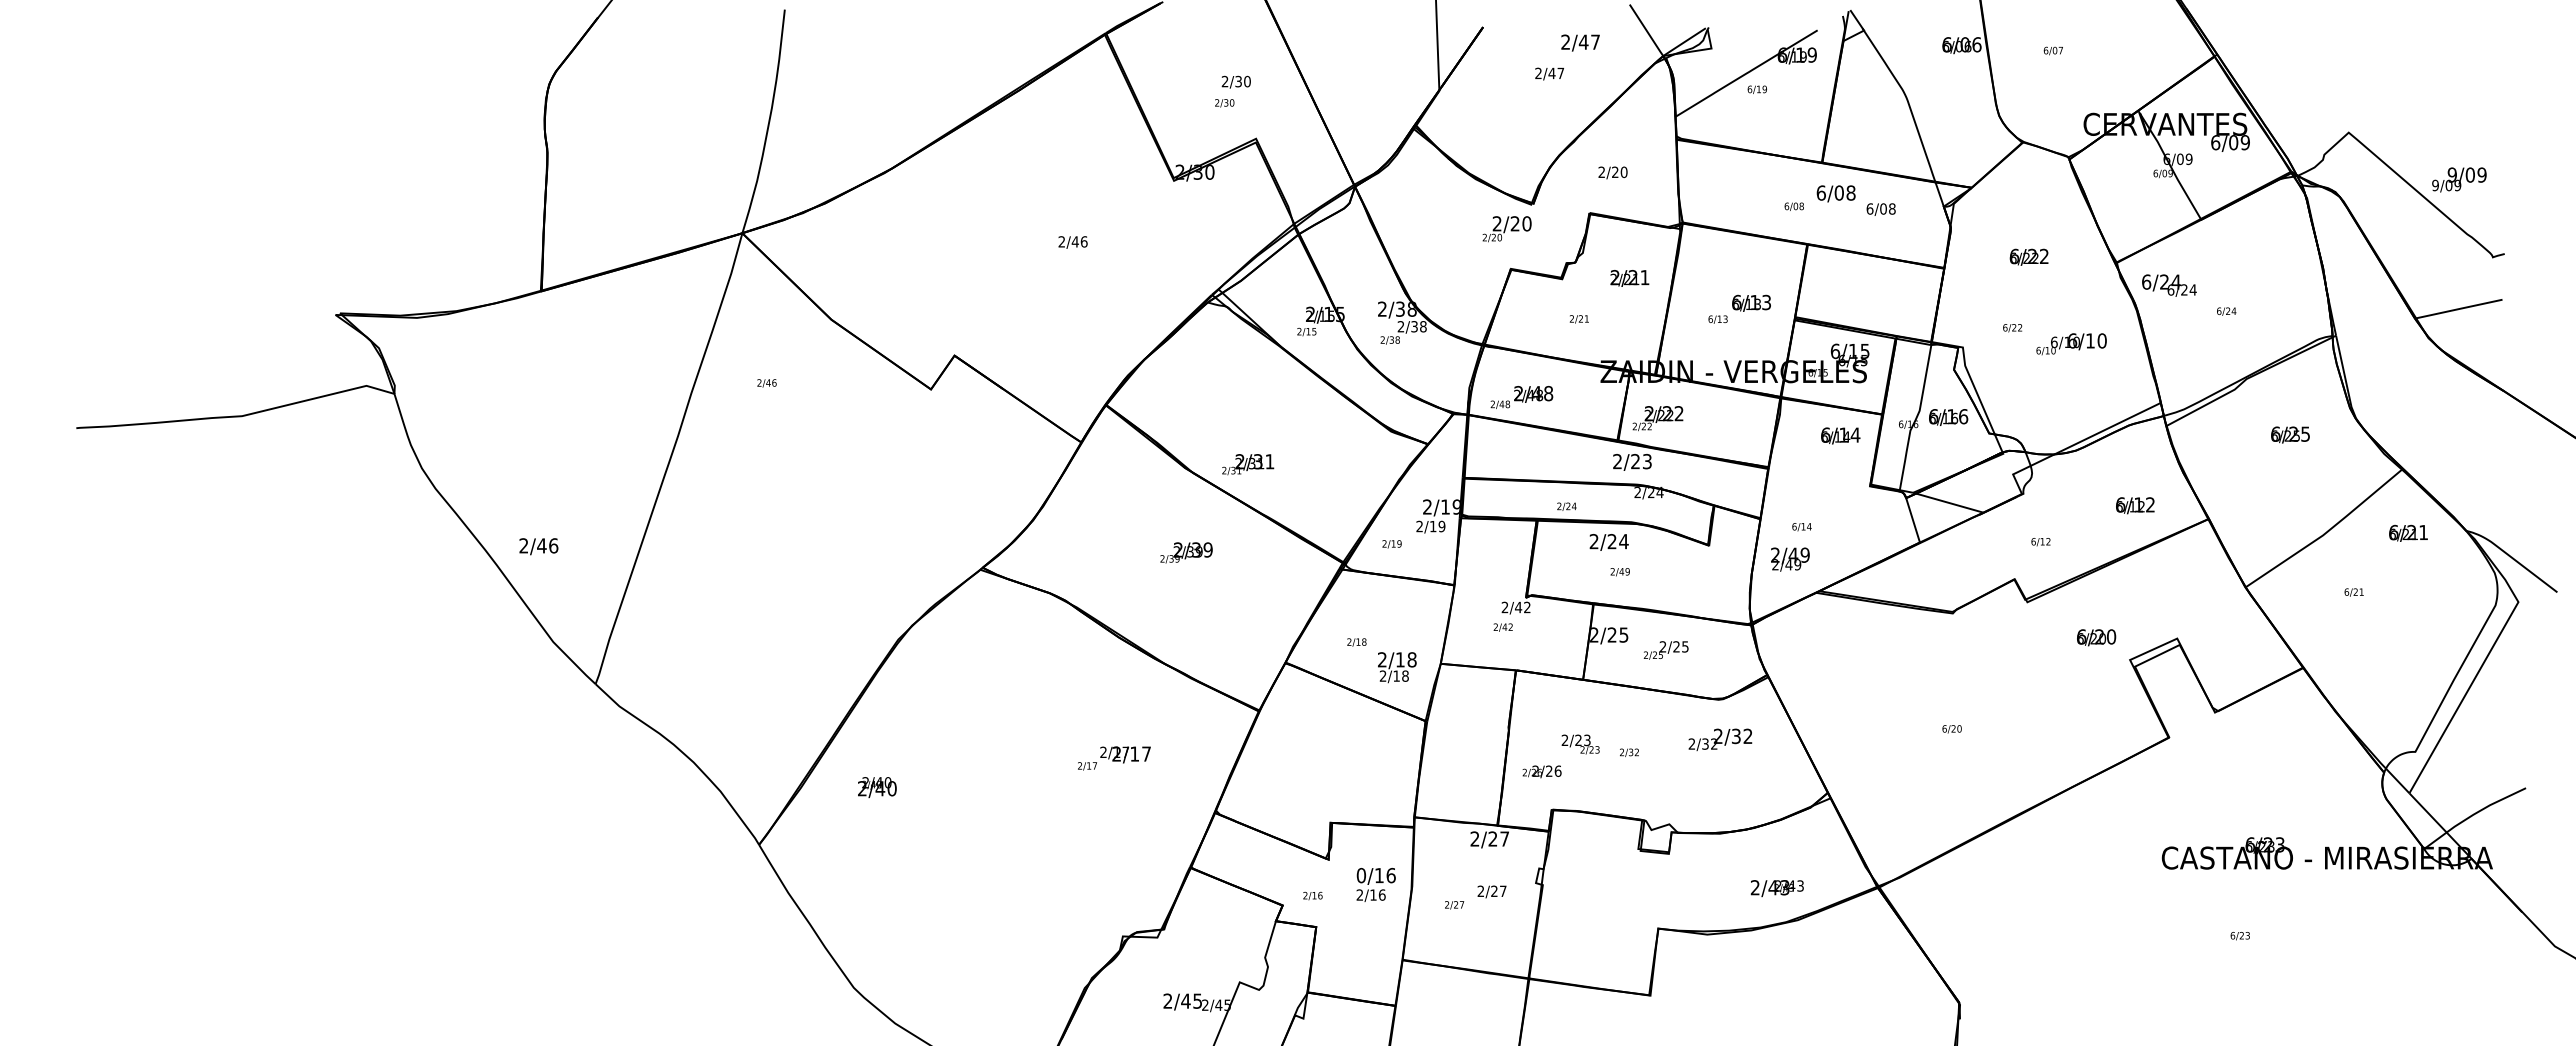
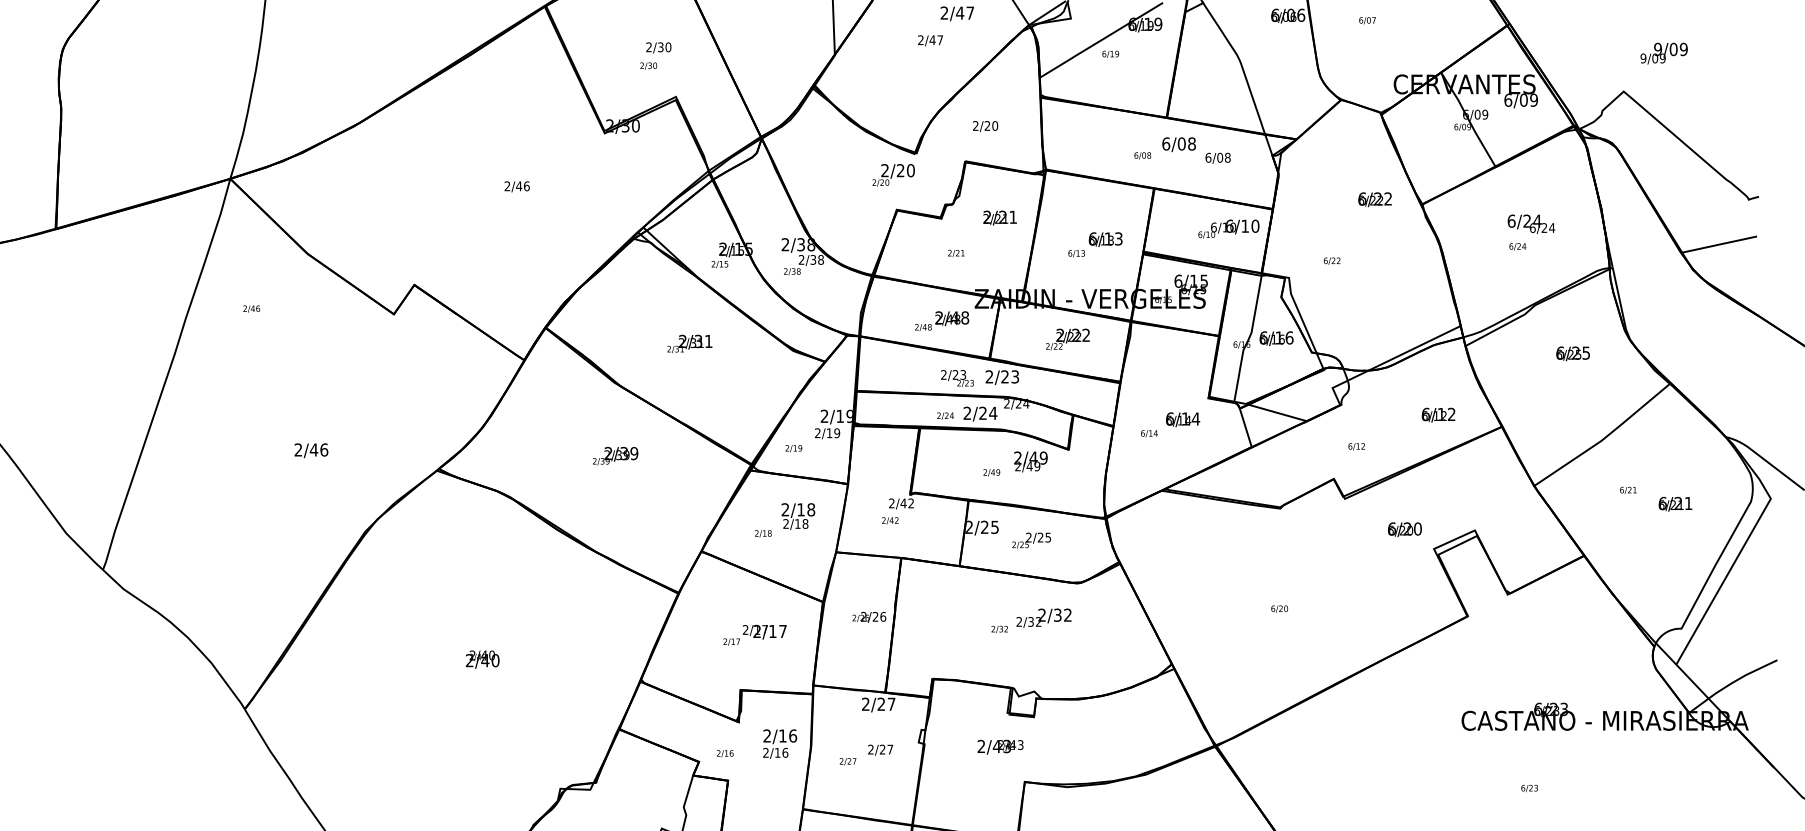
text: (2459, 179) -> (1664, 53), moved
text: (2028, 256) -> (1374, 199), moved
text: (2169, 285) -> (1531, 224), moved
text: (2071, 344) -> (1228, 229), moved
text: (1521, 397) -> (941, 321), moved
text: (1657, 418) -> (1067, 339), moved
text: (1840, 435) -> (1182, 419), moved
text: (1248, 464) -> (690, 343), moved
text: (2408, 532) -> (1675, 503), moved
text: (1608, 542) -> (979, 414), moved
text: (538, 546) -> (311, 450), moved
text: (1790, 559) -> (1031, 461), moved
text: (1397, 667) -> (798, 516), moved
text: (1720, 739) -> (1044, 617), moved
text: (1580, 744) -> (957, 378), moved
text: (1114, 758) -> (755, 635), moved
text: (1541, 771) -> (868, 617), moved
text: (877, 787) -> (482, 659), moved
text: (1361, 875) -> (767, 735), 0/16 -> 2/16
text: (1776, 888) -> (999, 747), moved

